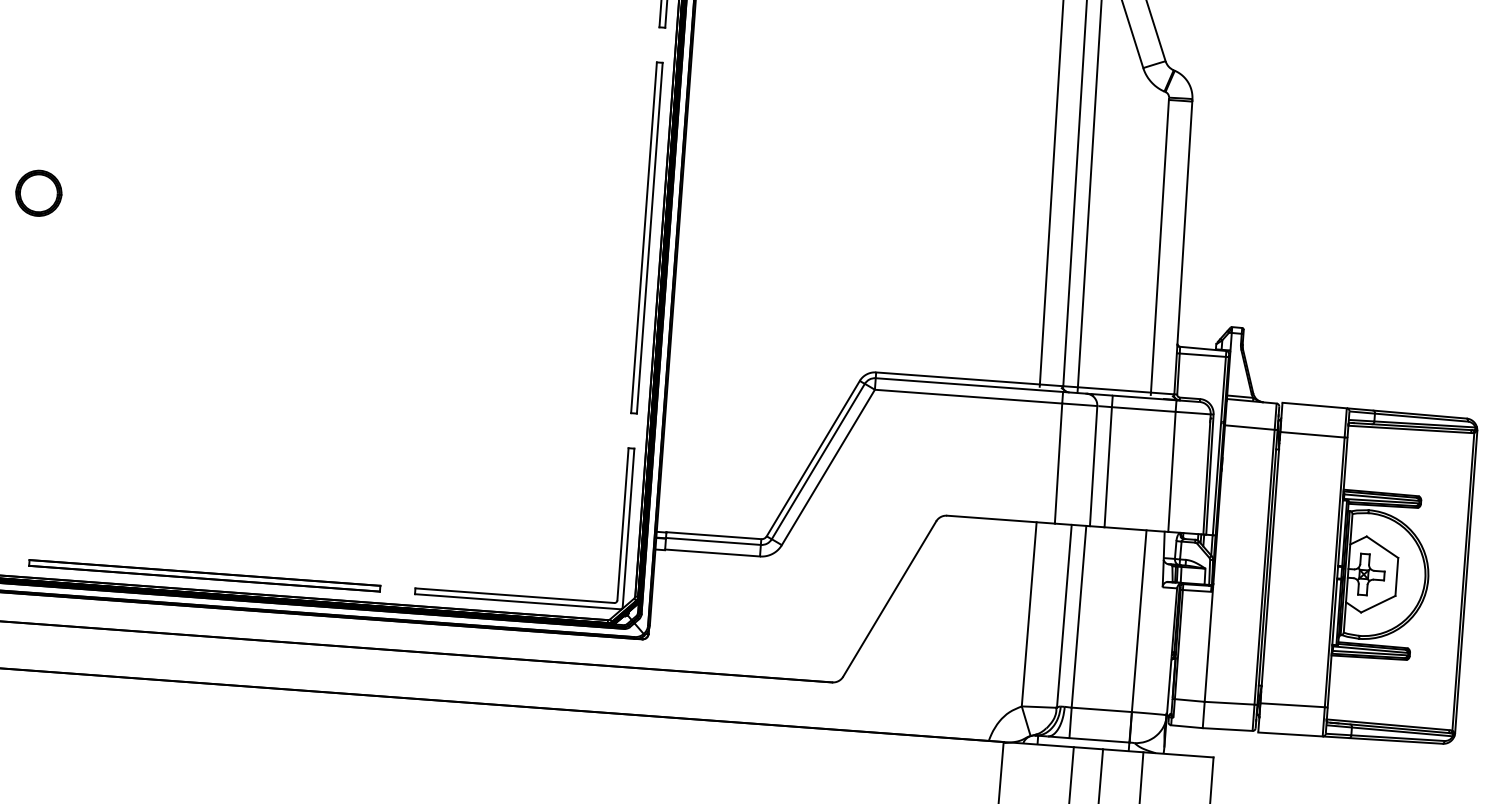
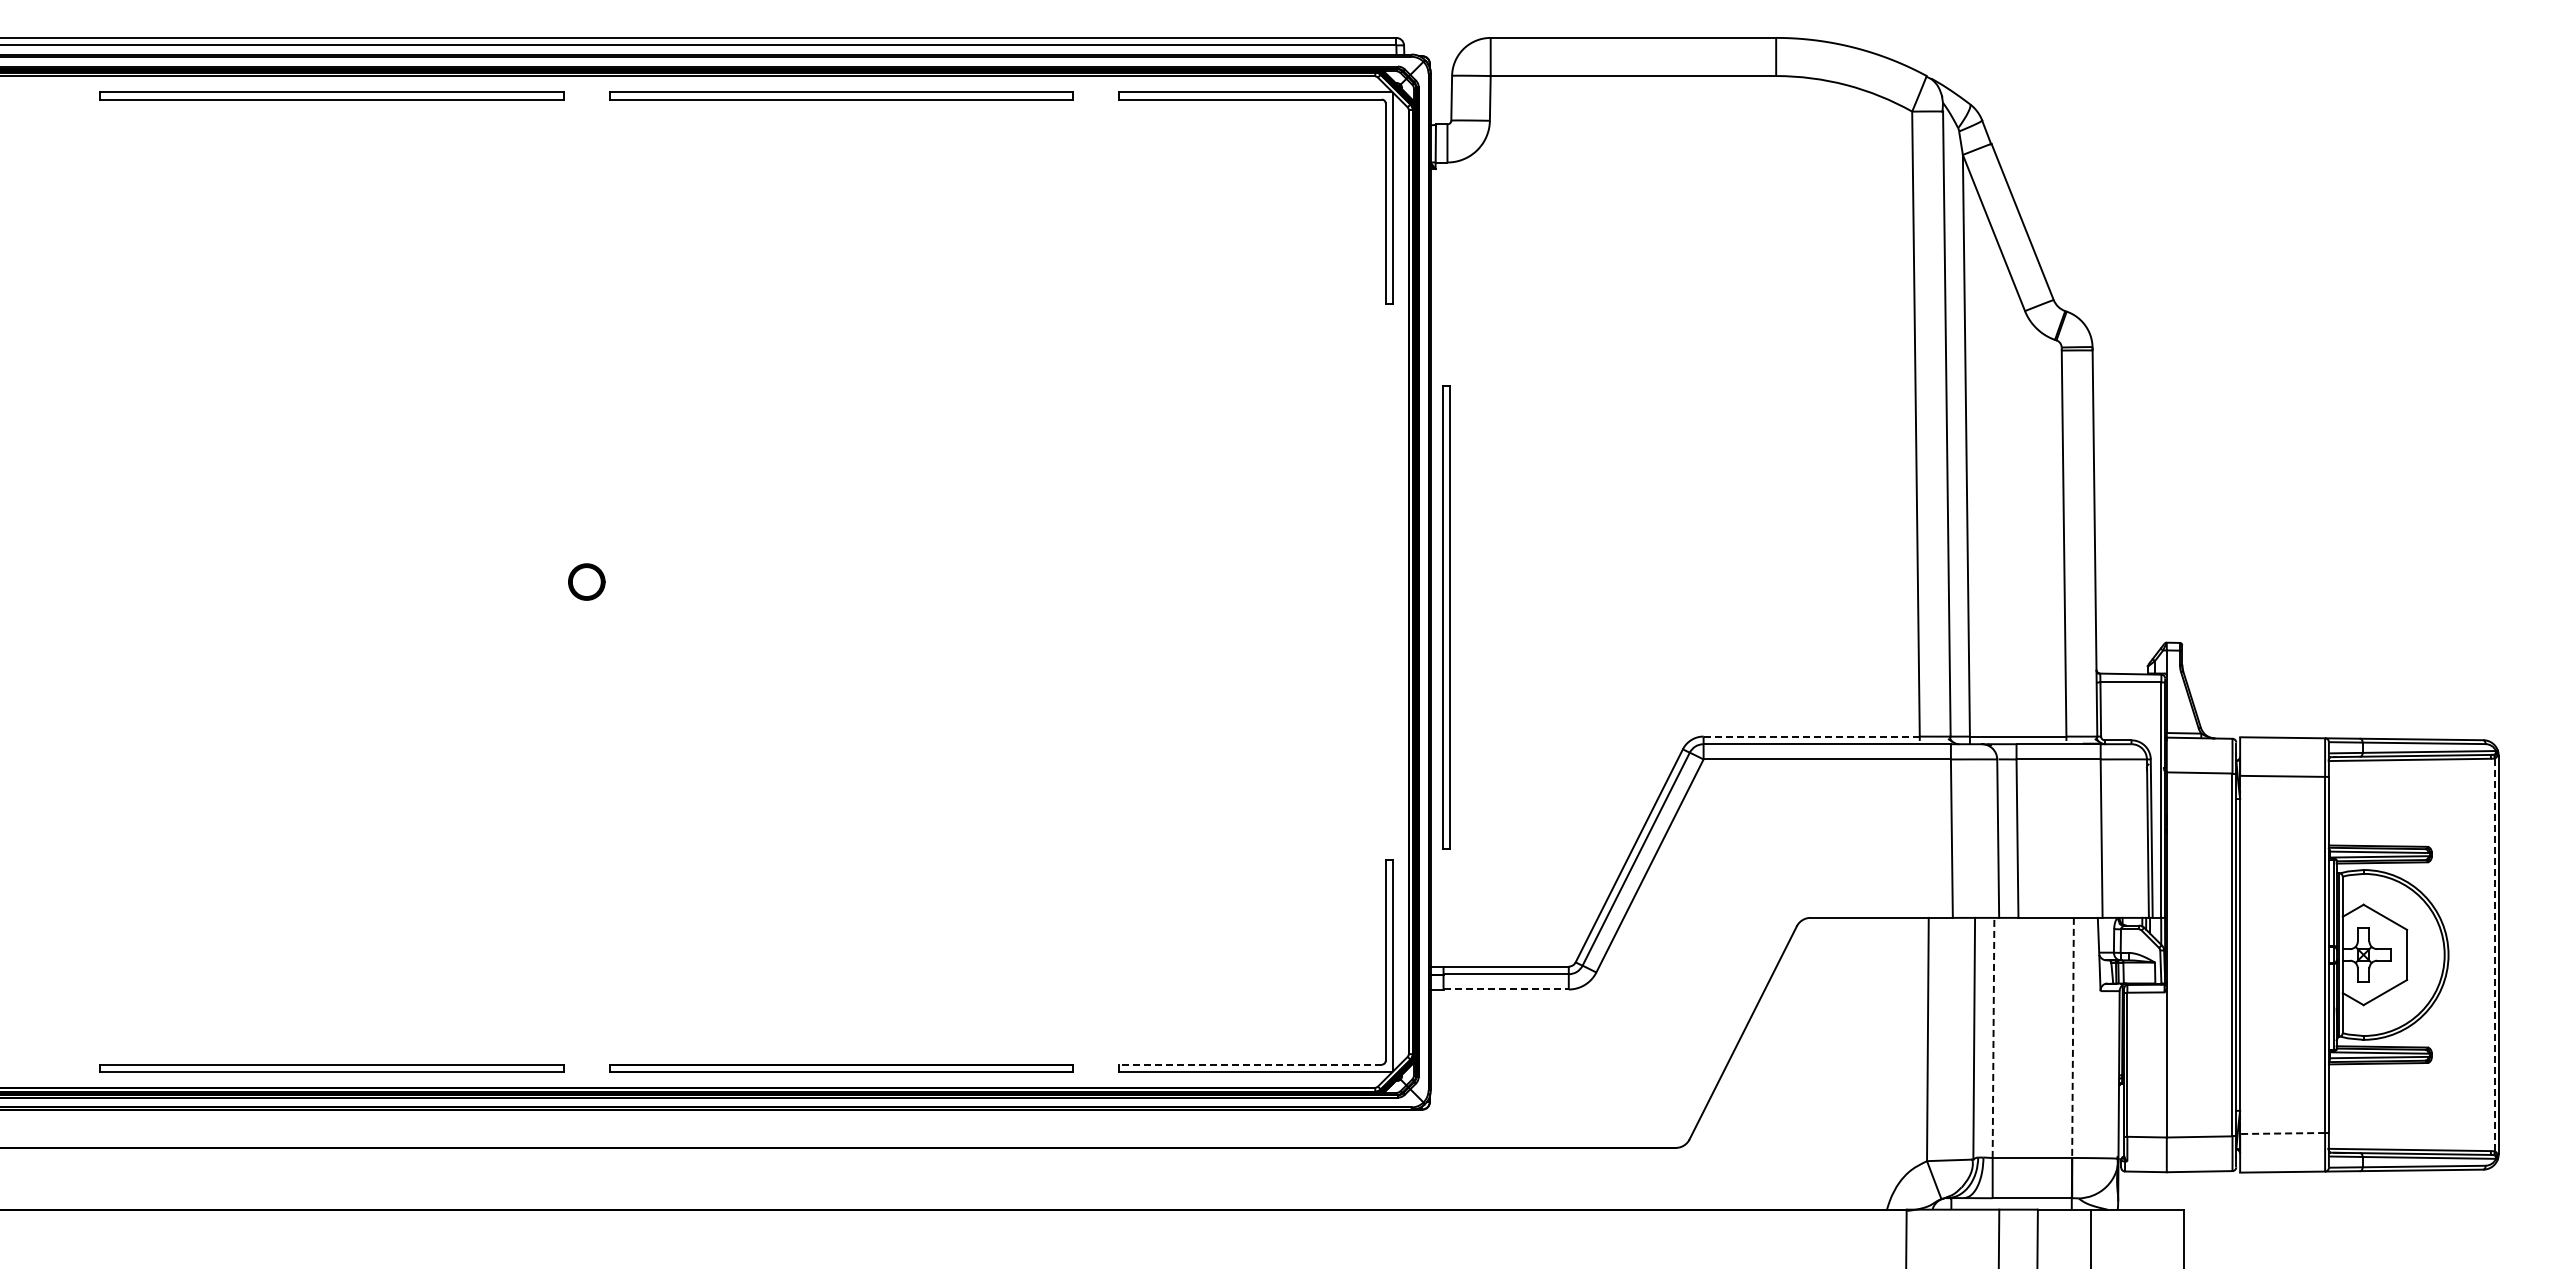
part: (38, 192) -> (586, 581), size x0.6
part: (646, 238) -> (1446, 617), moved
line: (958, 378) -> (1812, 736), solid -> dashed
line: (712, 553) -> (1506, 989), solid -> dashed
line: (1463, 581) -> (2494, 954), solid -> dashed
line: (514, 595) -> (1250, 1064), solid -> dashed
line: (1079, 616) -> (1993, 1037), solid -> dashed
line: (1139, 621) -> (2073, 1038), solid -> dashed
line: (1292, 705) -> (2282, 1133), solid -> dashed

